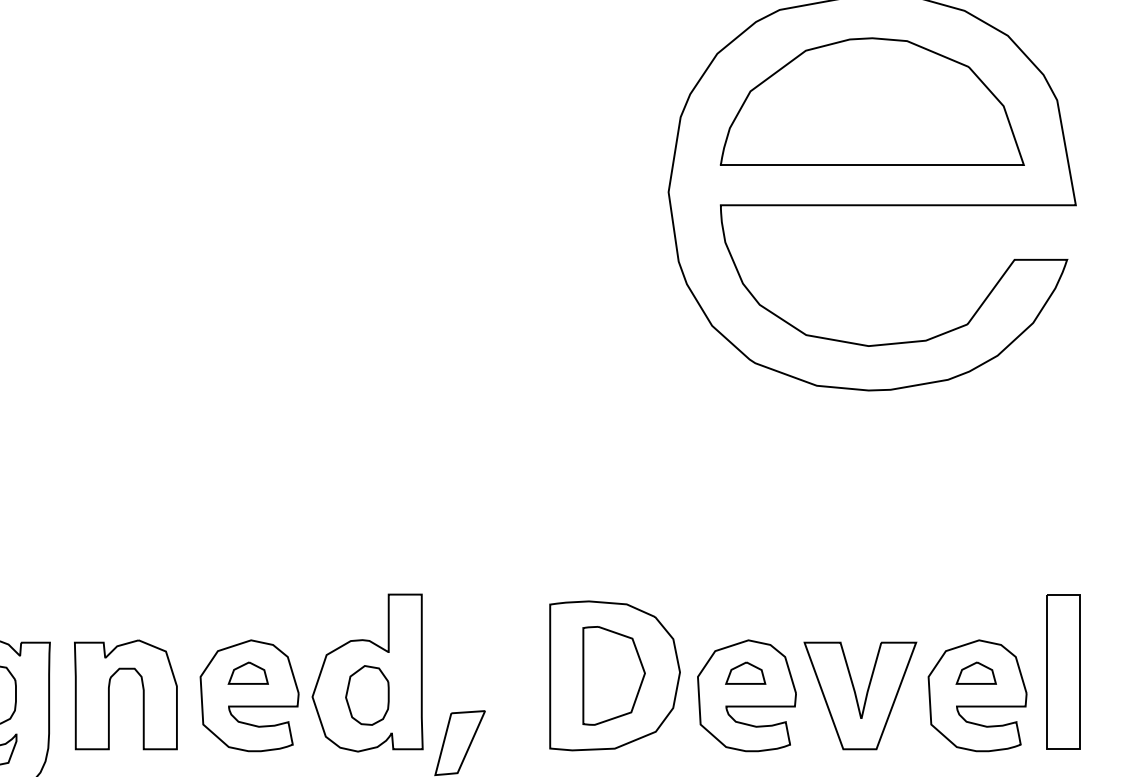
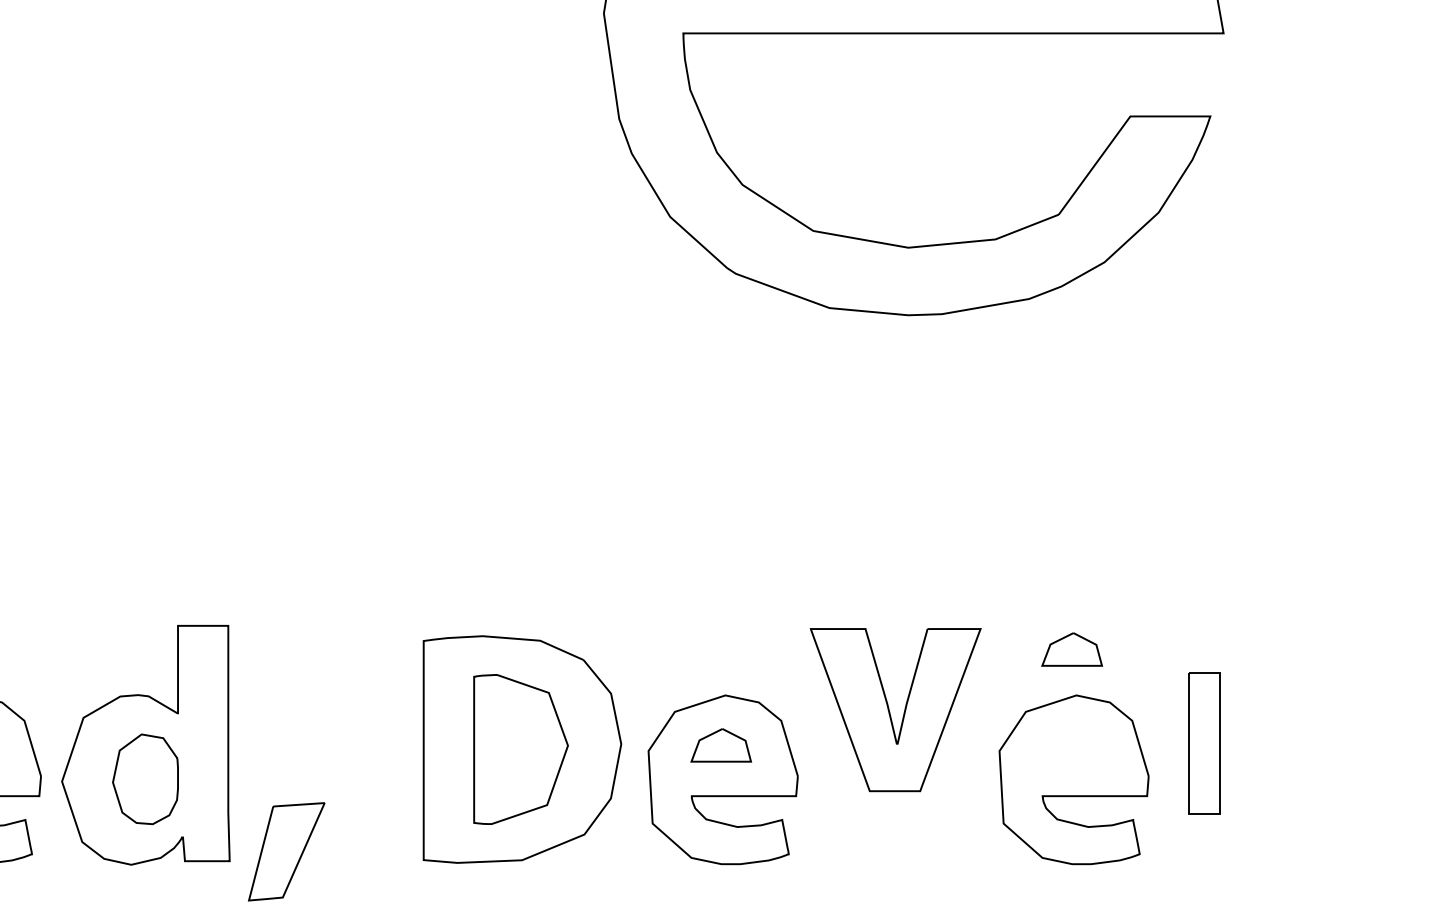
part: (1063, 671) -> (1204, 742), size x0.6
part: (975, 672) -> (1070, 648), moved
part: (860, 695) -> (895, 709), moved

